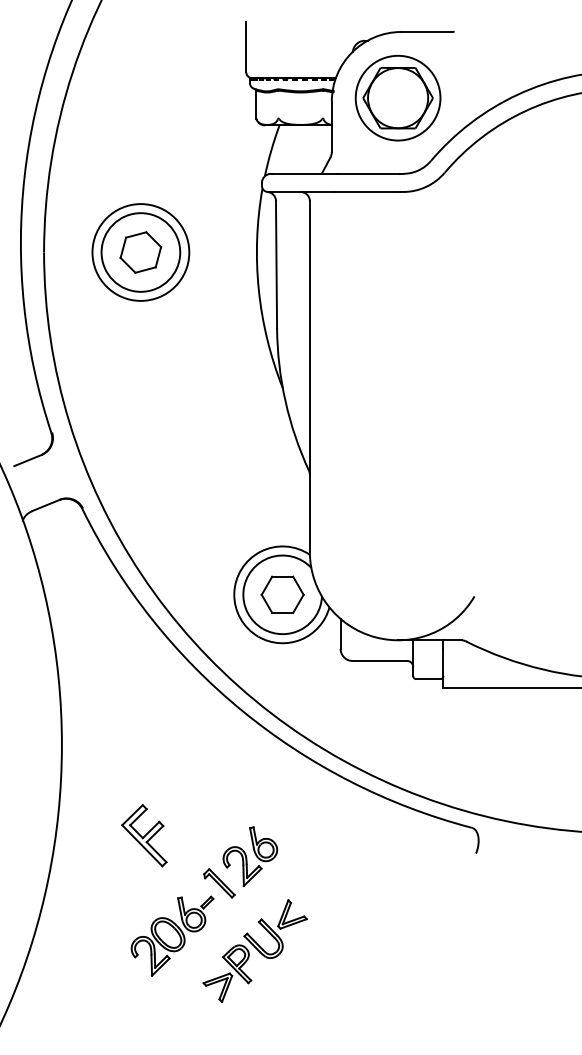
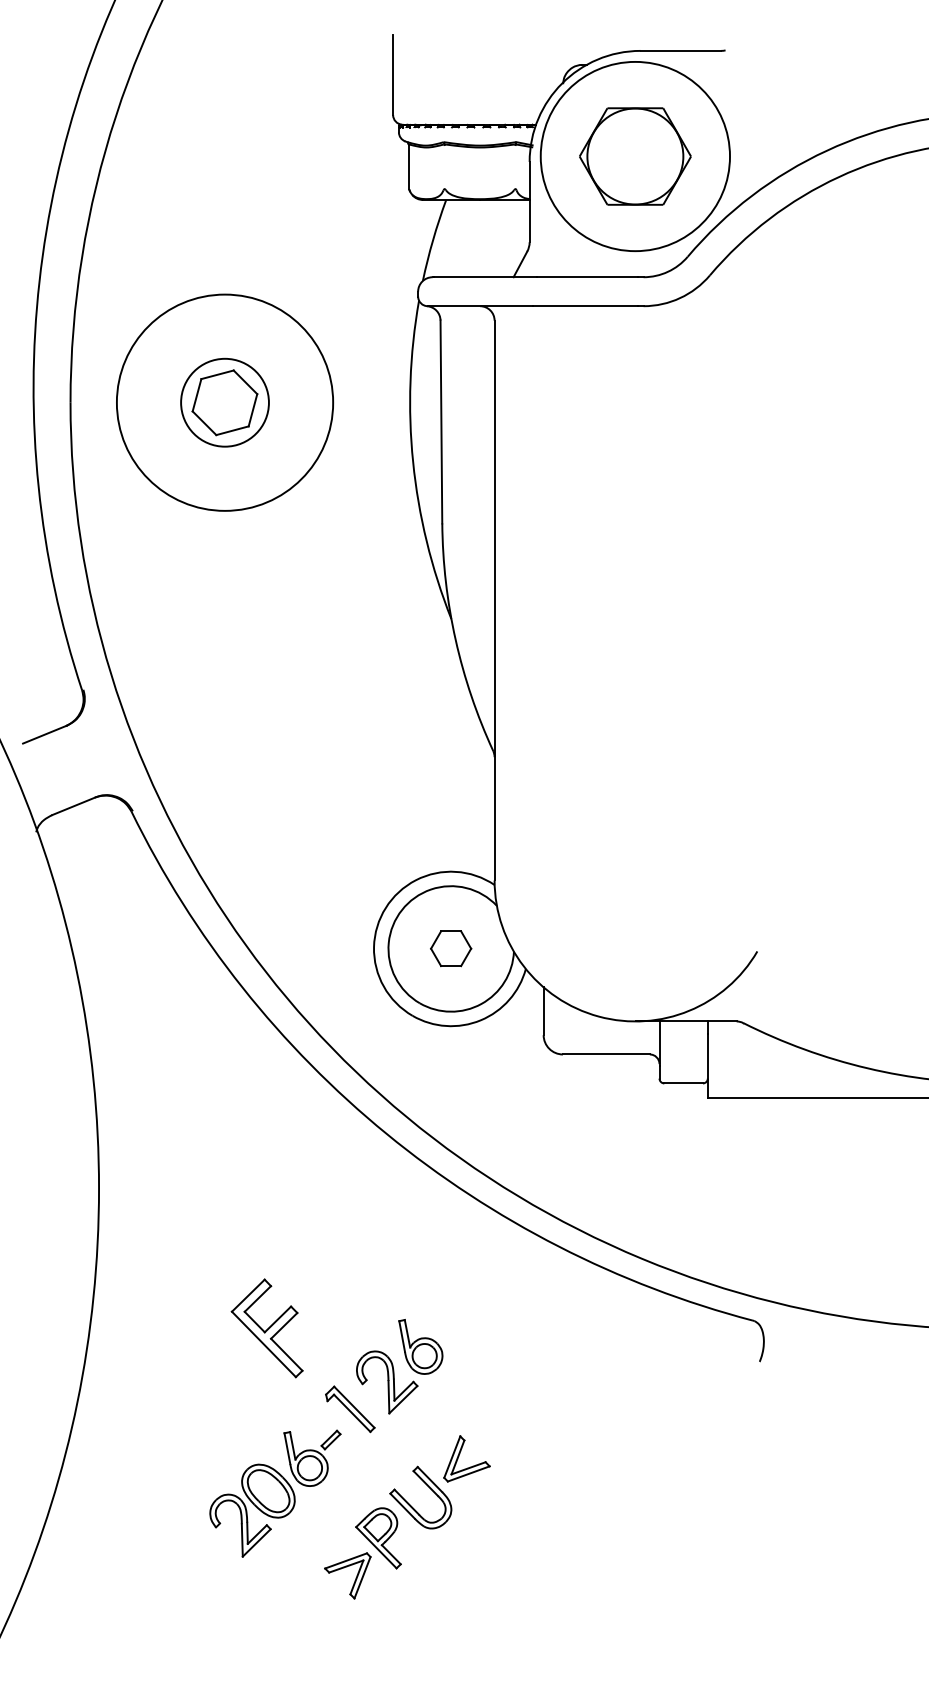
circle: (397, 97) -> (634, 155), size x1.4
circle: (140, 252) -> (224, 402), size x0.7
circle: (140, 252) -> (224, 402), size x1.4
part: (282, 594) -> (450, 948), size x0.6
part: (144, 835) -> (267, 1328), moved

